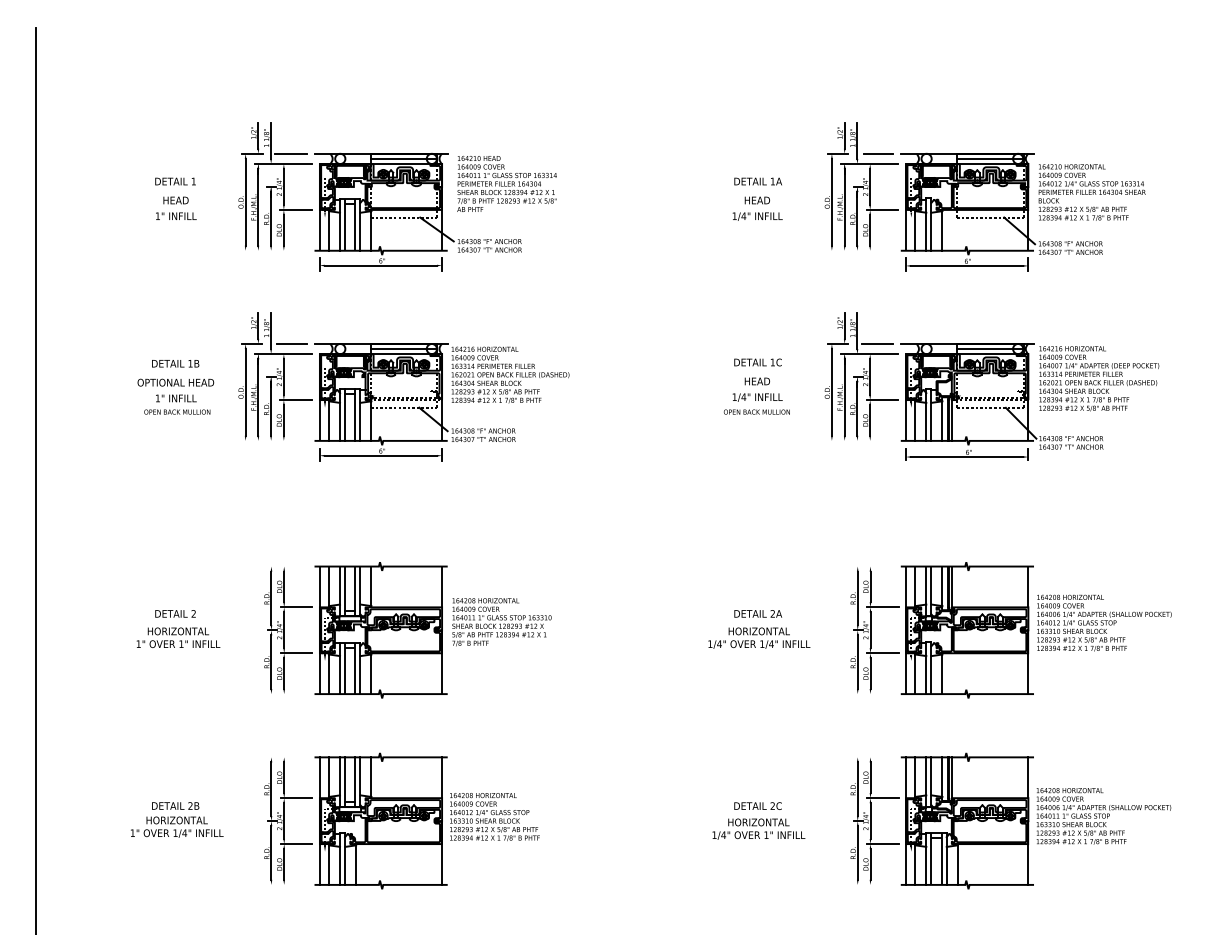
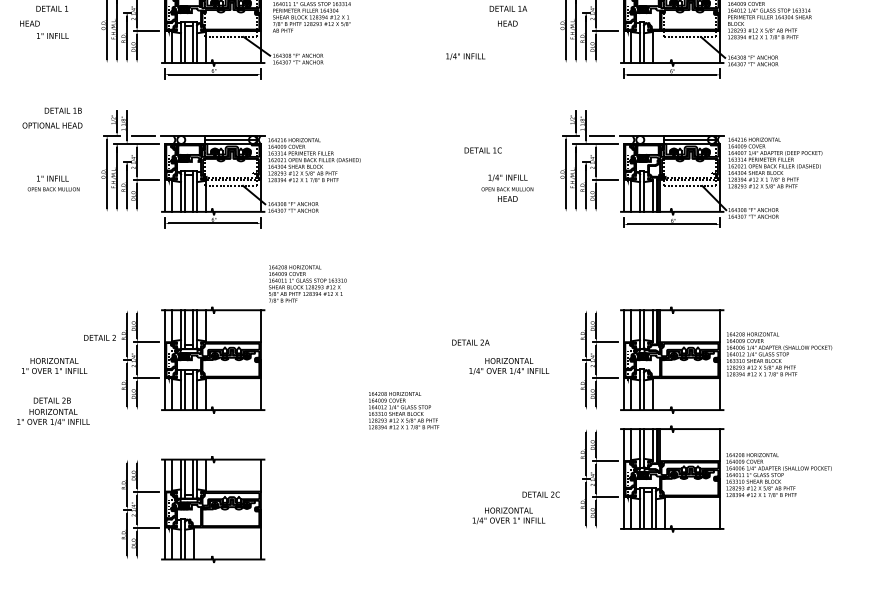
text: (175, 200) -> (29, 23), moved
text: (757, 216) -> (465, 56), moved
text: (757, 362) -> (482, 150), moved
text: (175, 363) -> (63, 110), moved
text: (756, 381) -> (507, 199), moved
text: (175, 382) -> (52, 125), moved
text: (175, 613) -> (99, 337), moved
text: (758, 613) -> (471, 342), moved
text: (501, 622) -> (307, 284), moved
text: (757, 805) -> (540, 494), moved
text: (494, 817) -> (403, 411), moved
text: (177, 819) -> (53, 411), moved
part: (1010, 820) -> (705, 478), moved

